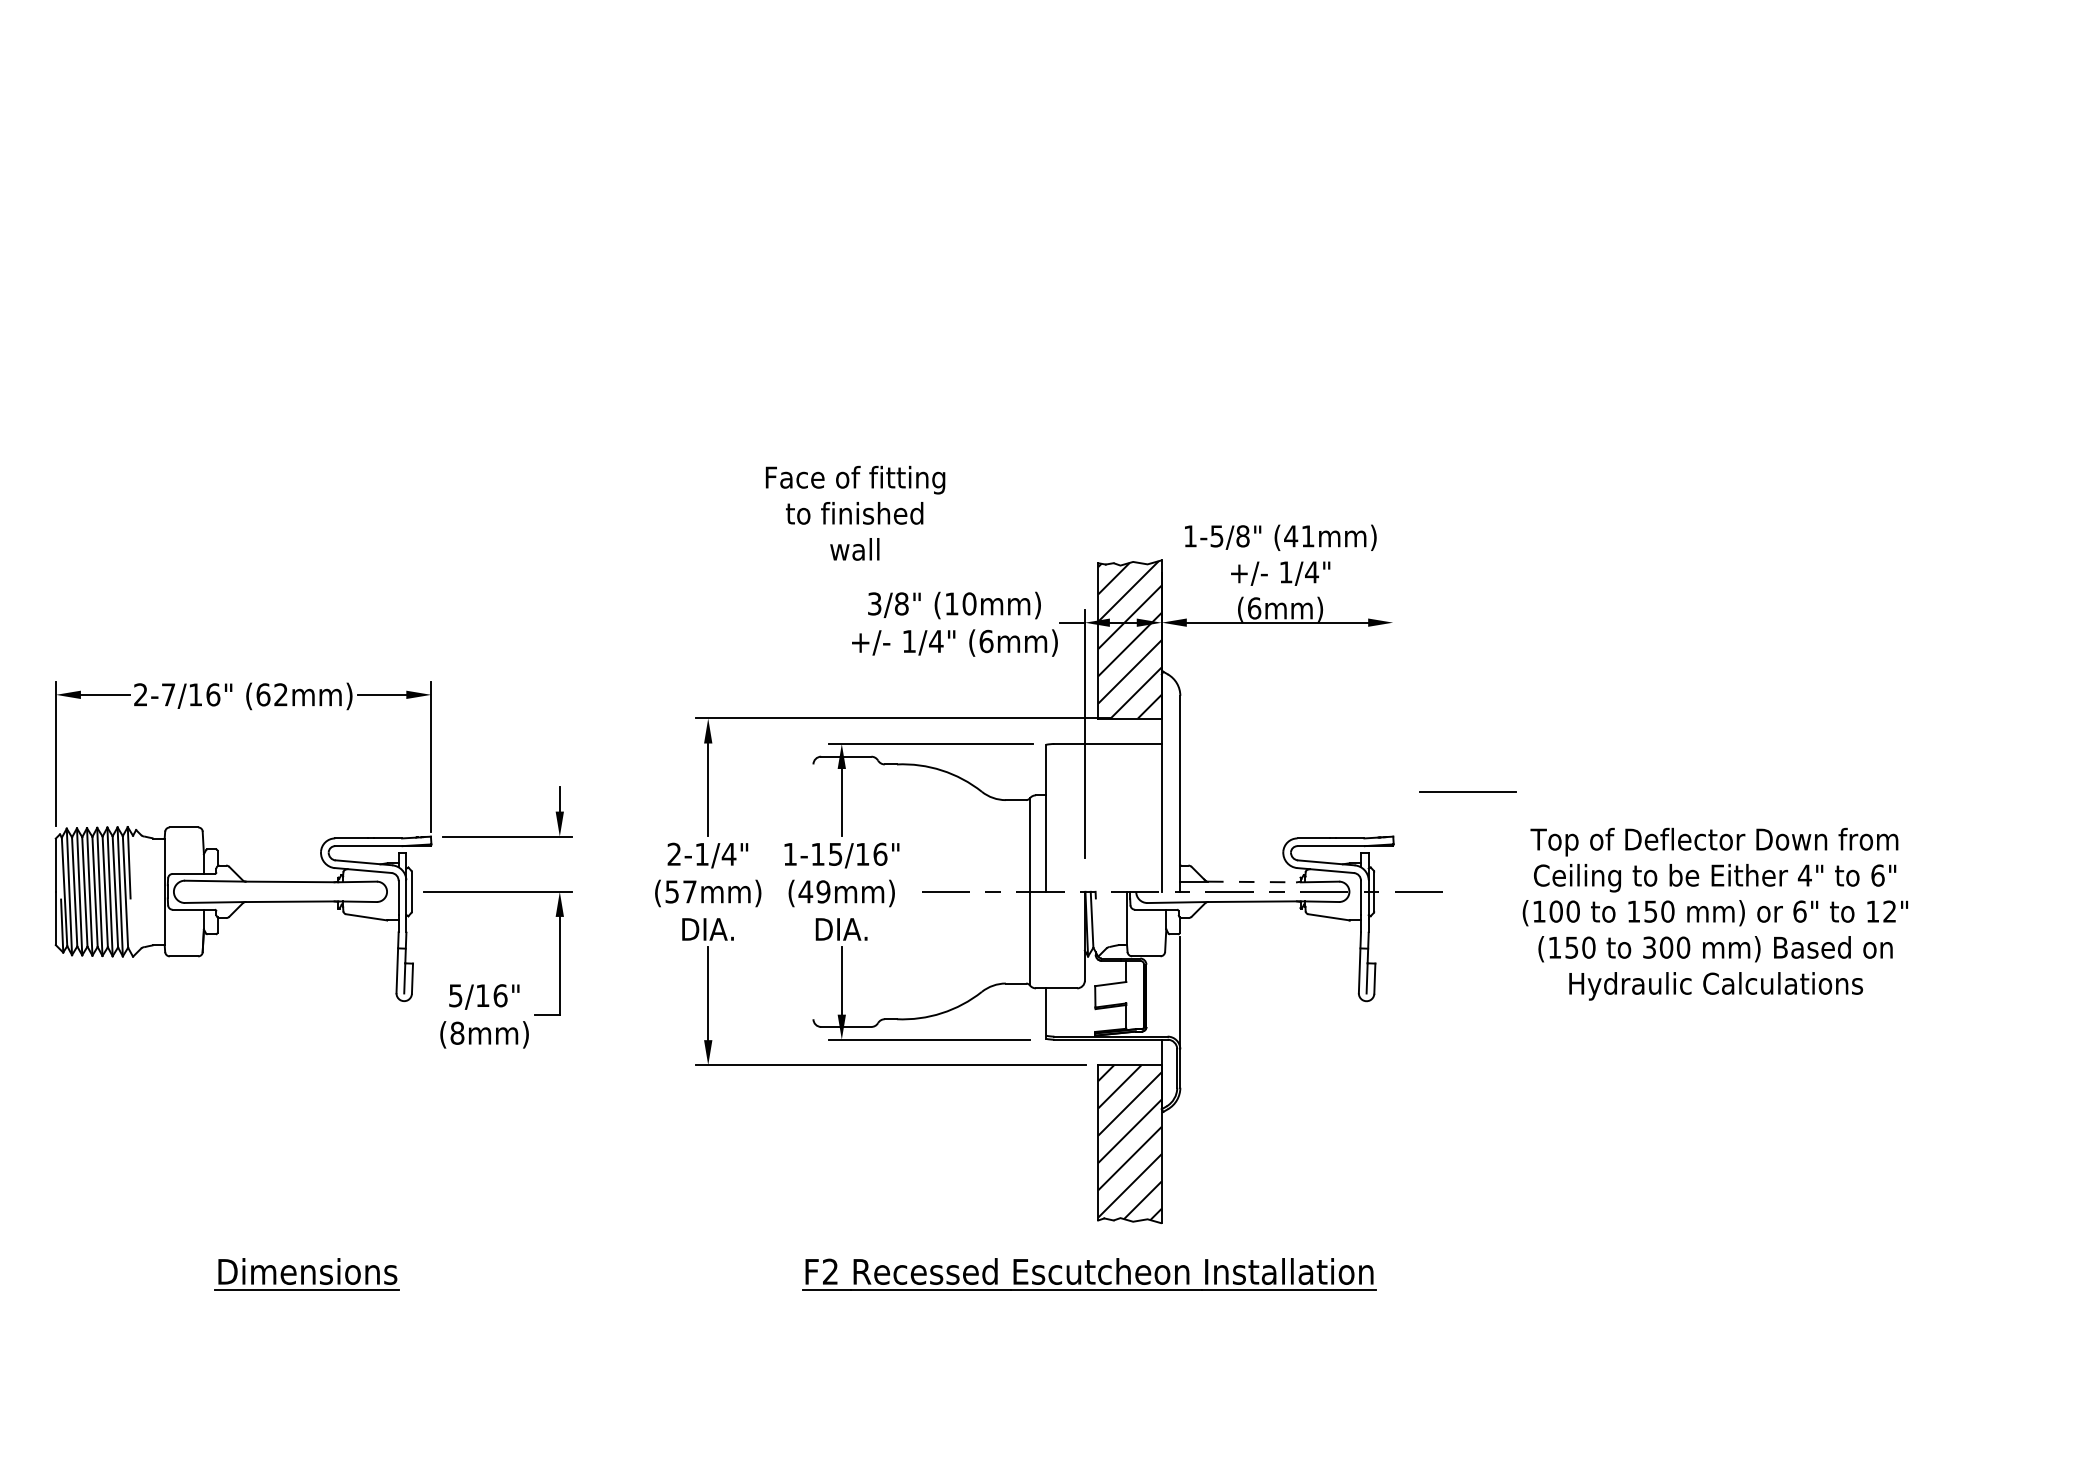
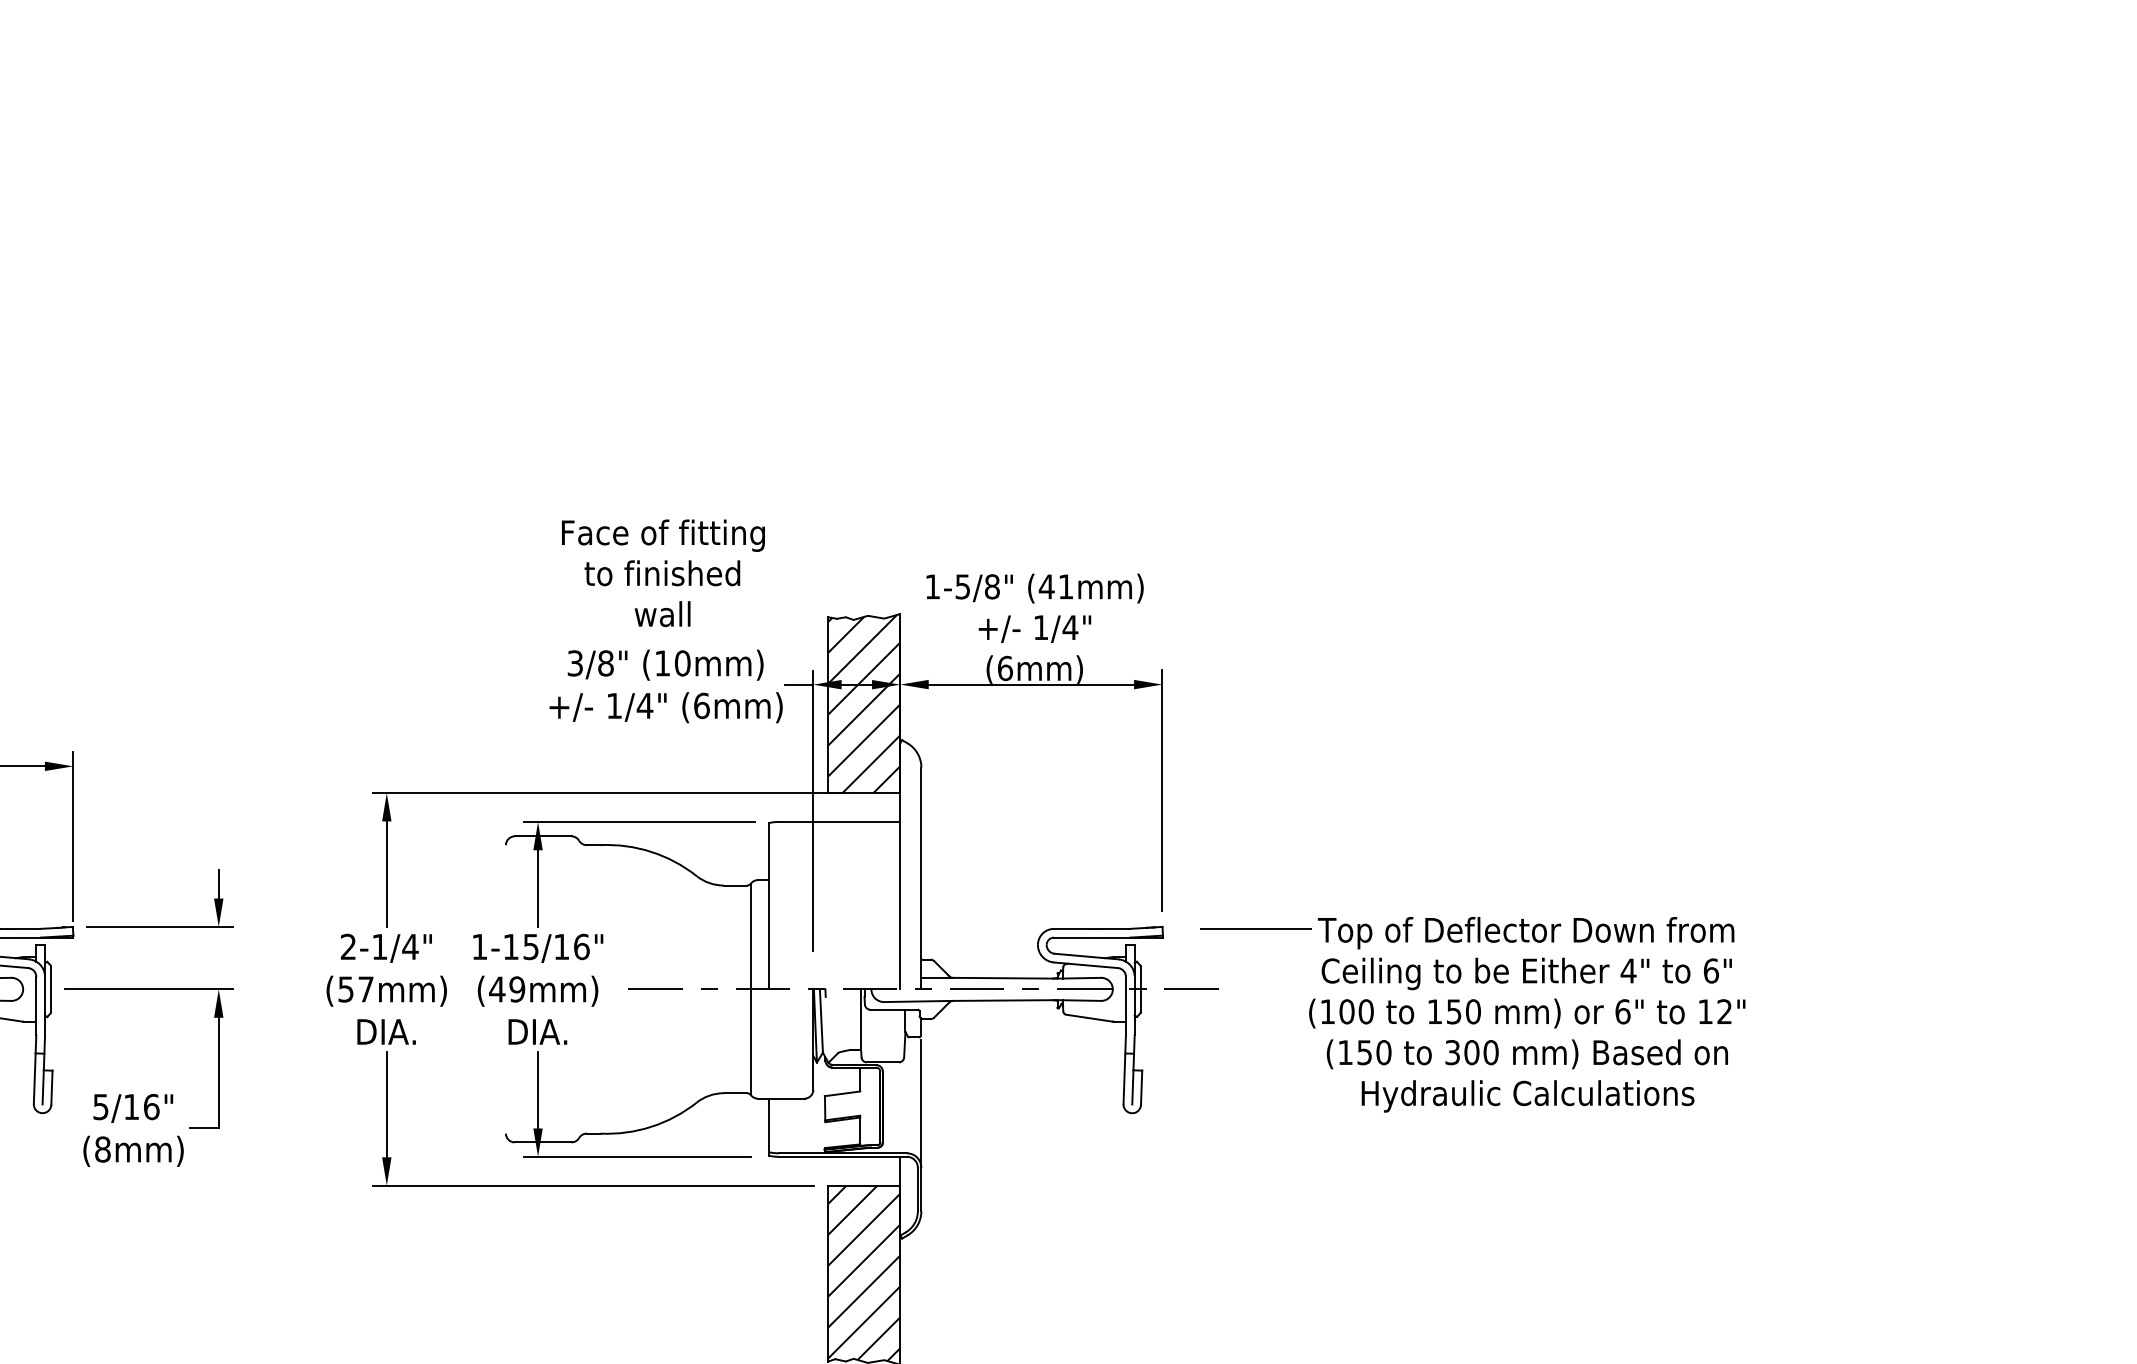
text: (855, 512) -> (663, 572), moved
line: (1393, 716) -> (1162, 790), added
line: (1467, 791) -> (1255, 928), moved
line: (1254, 882) -> (1005, 978), dashed -> solid

